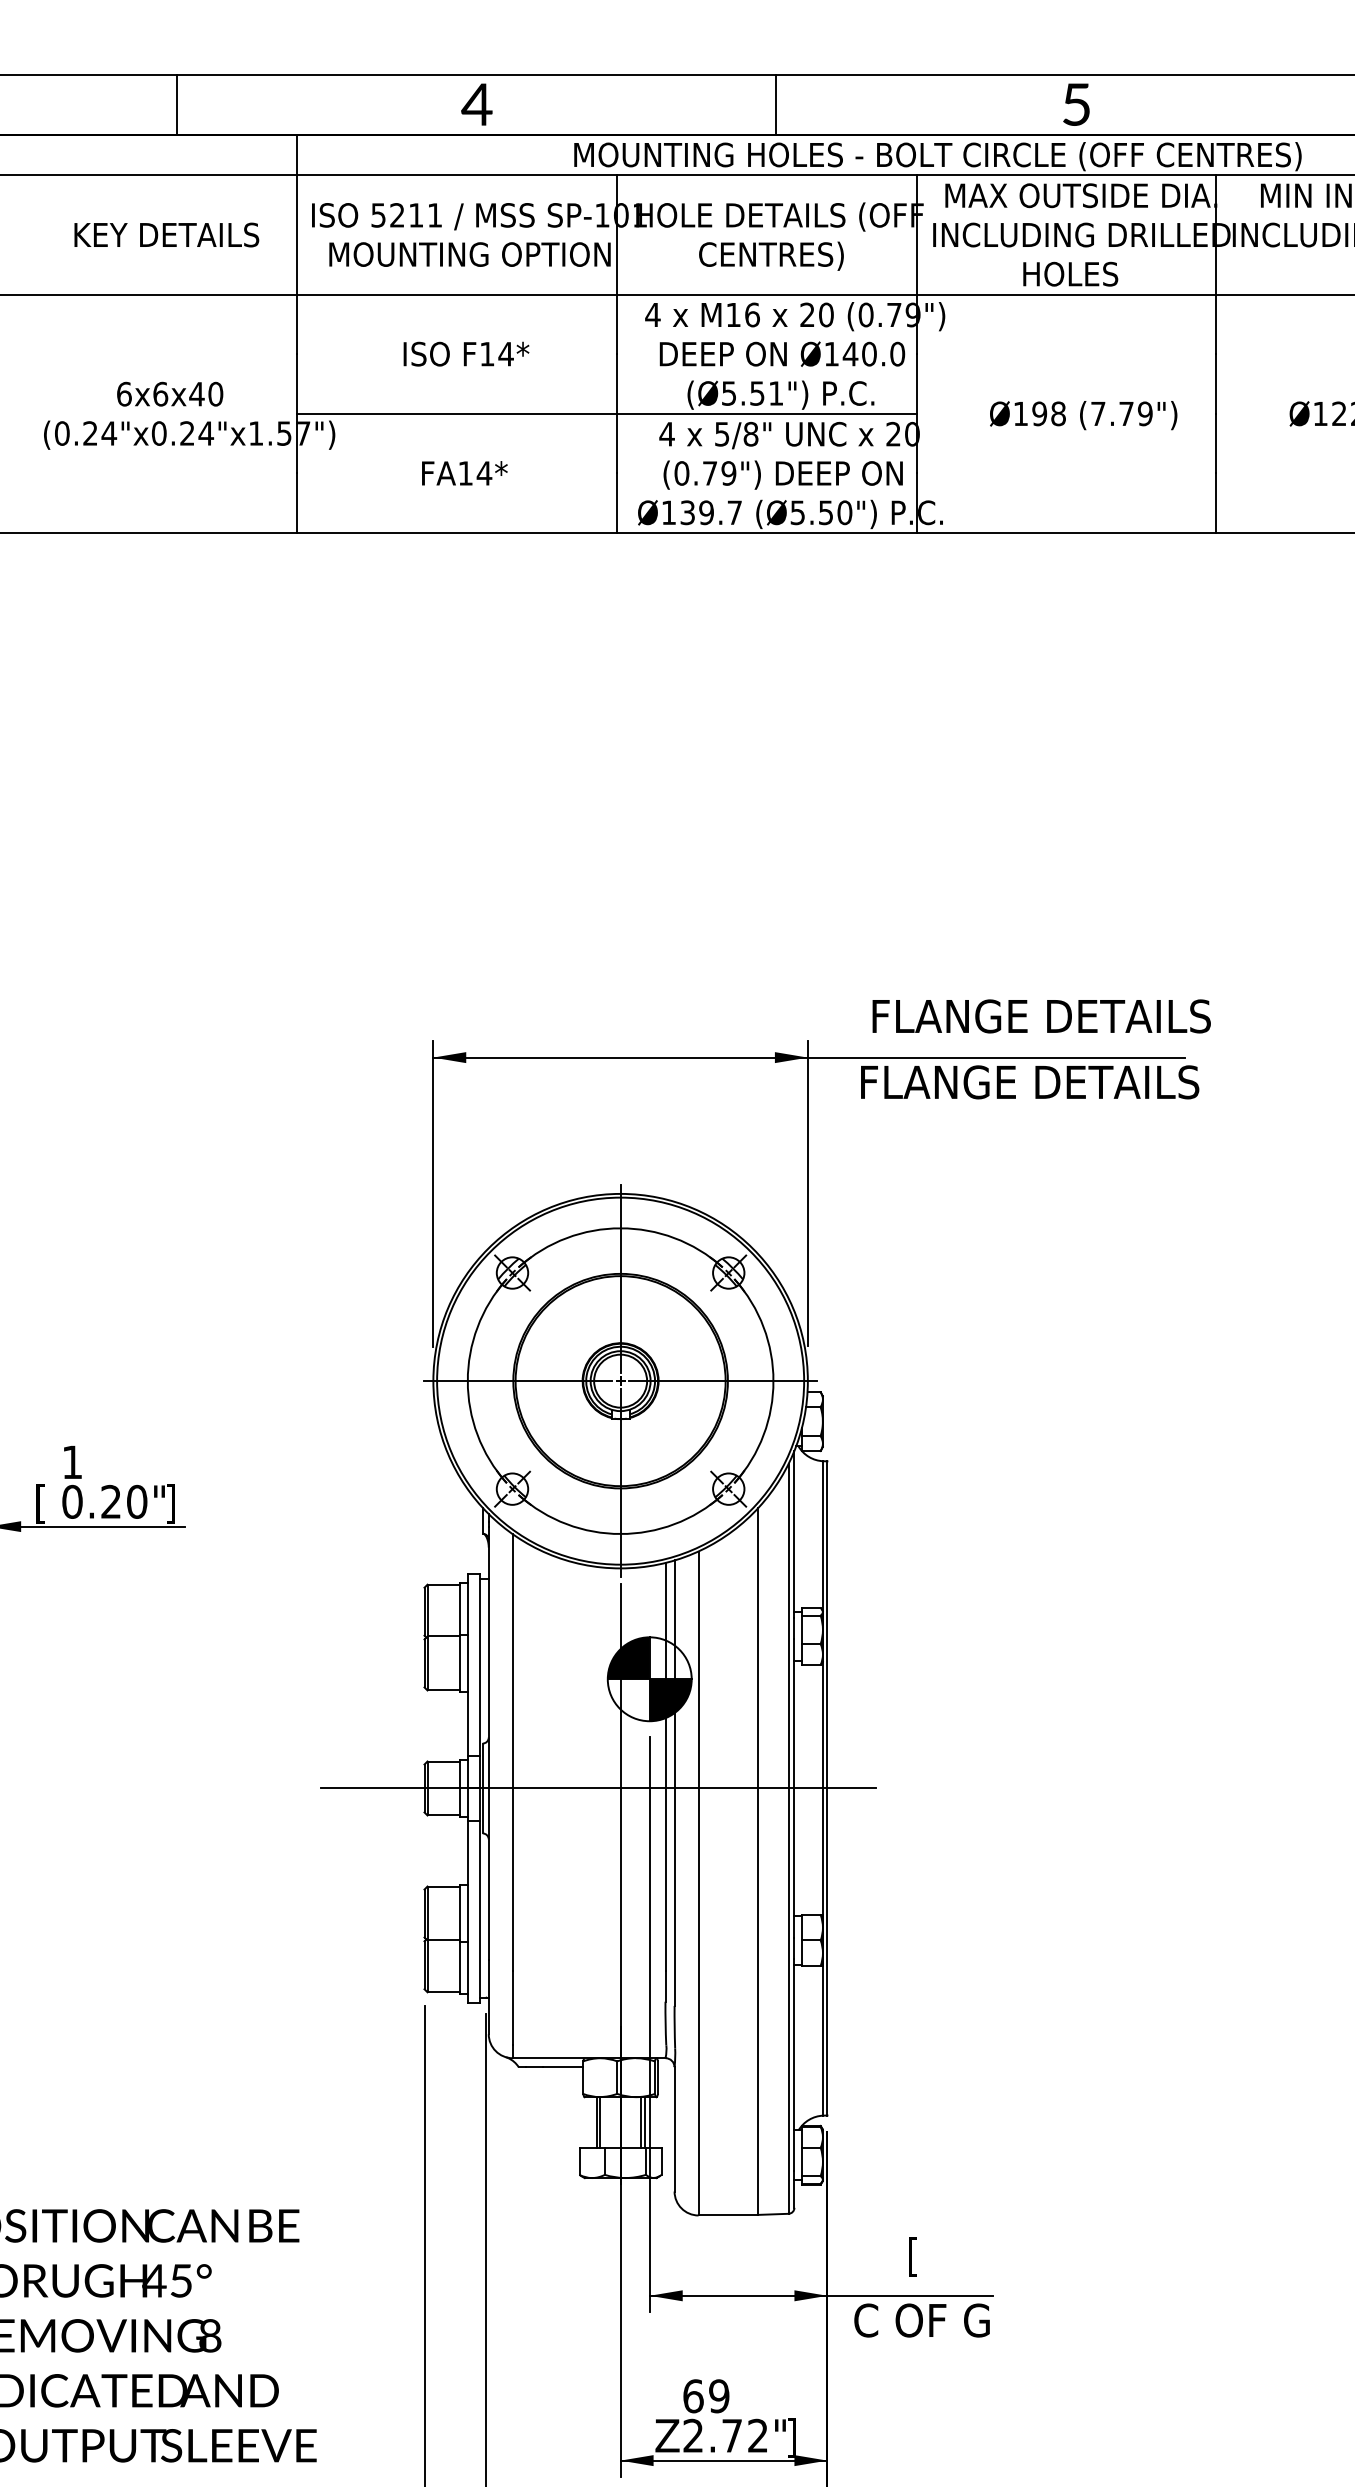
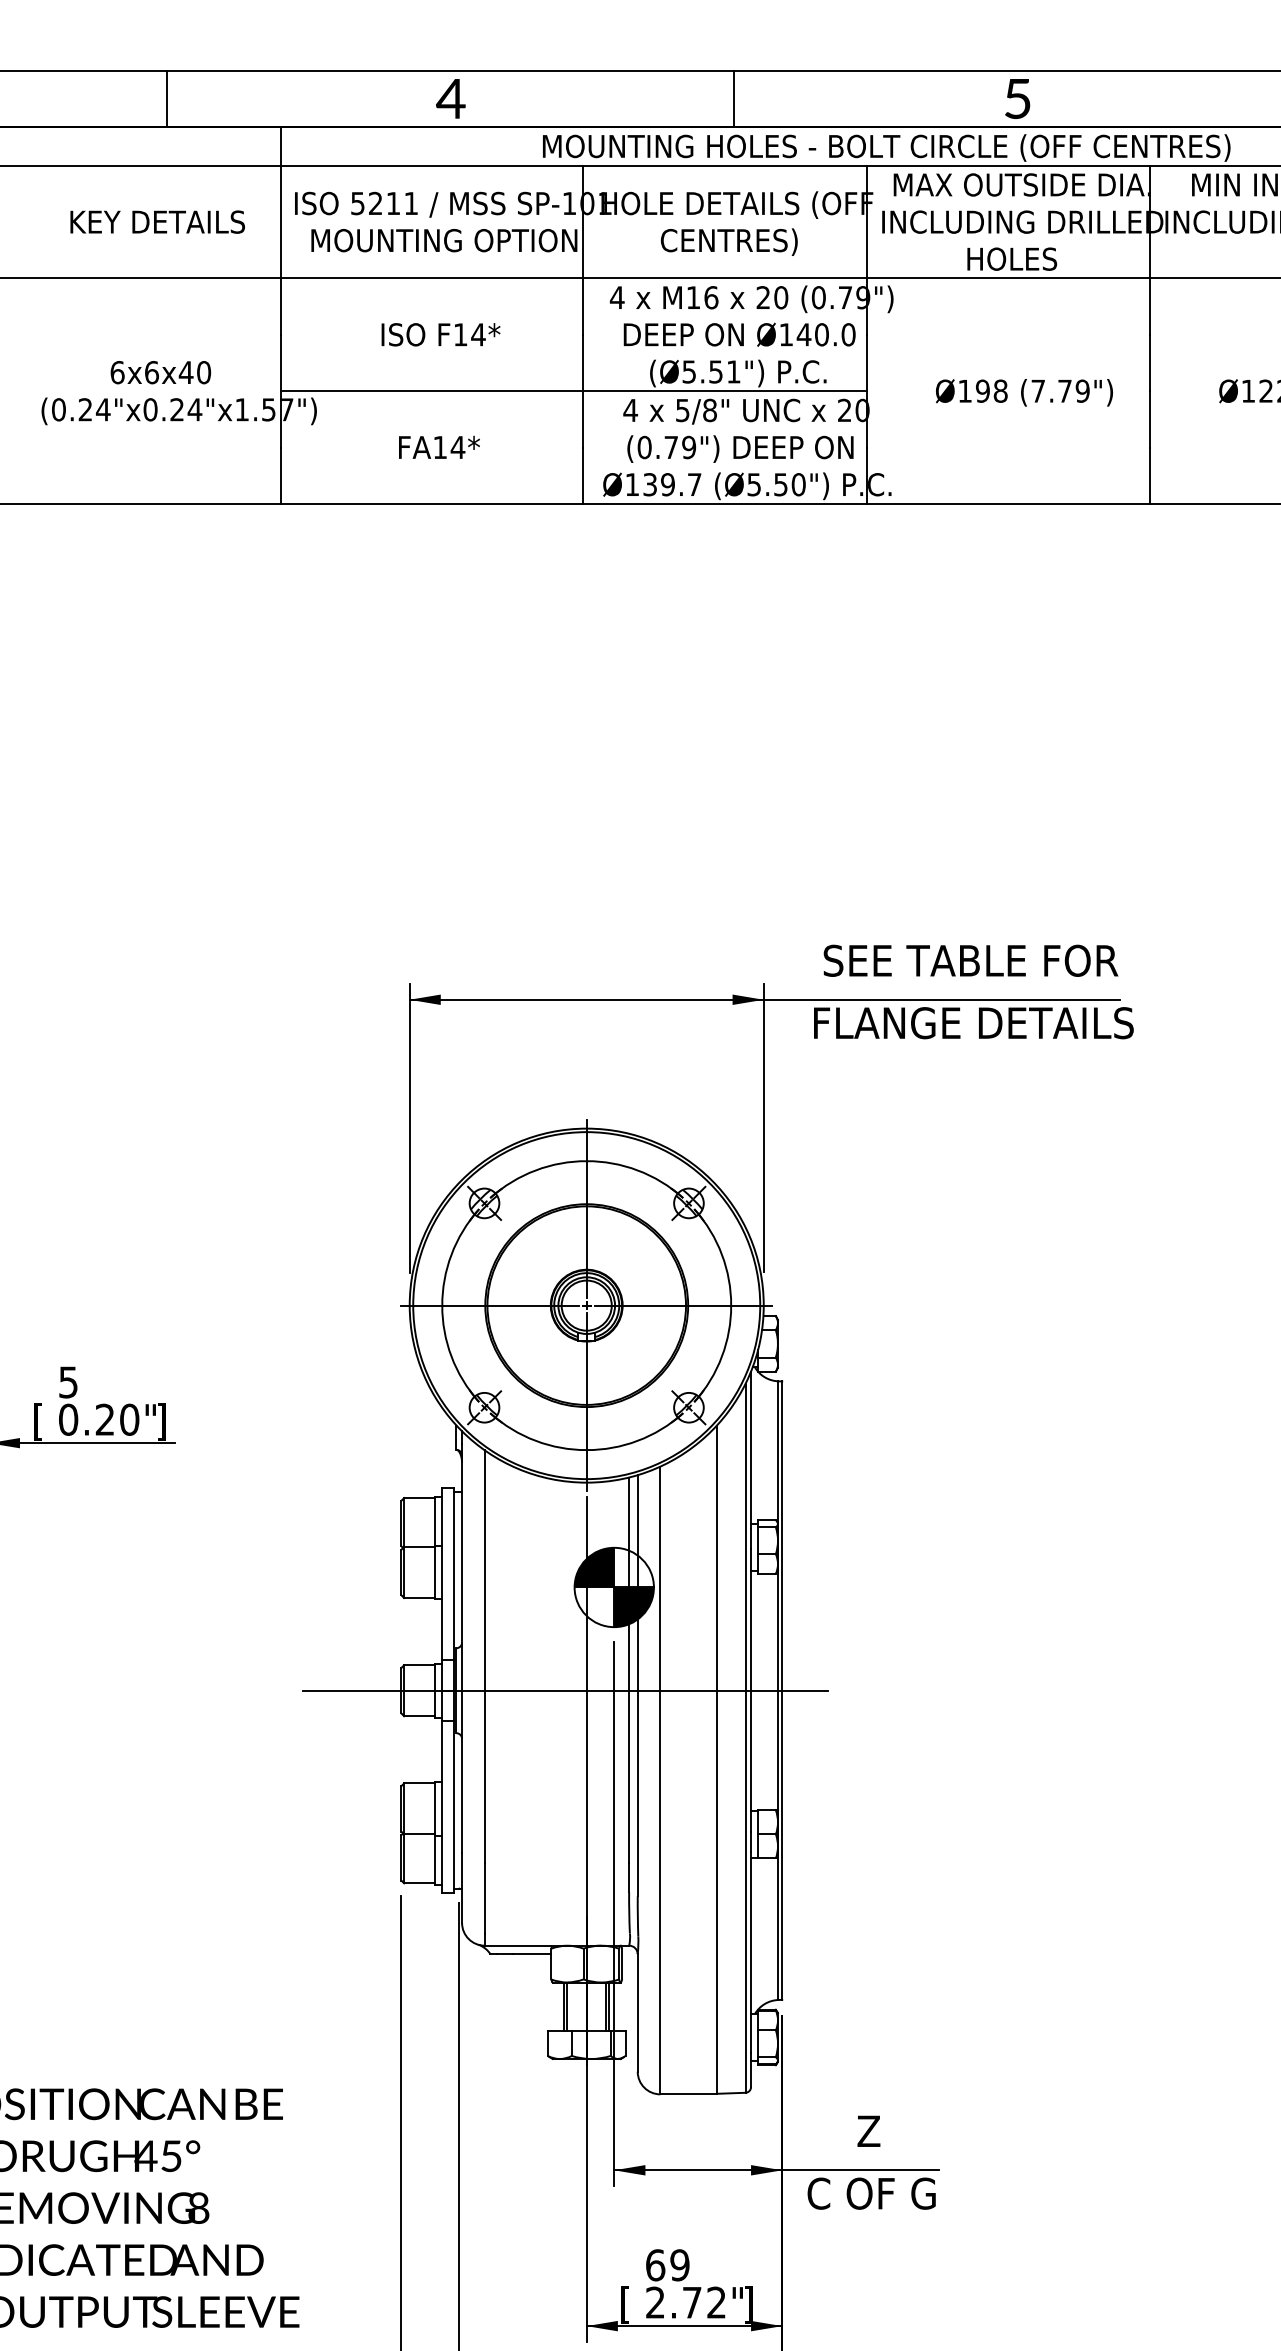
text: (1040, 1016) -> (983, 960), FLANGE DETAILS -> SEE TABLE FOR
text: (72, 1462) -> (68, 1382), 1 -> 5
text: (918, 2256) -> (868, 2133), [ -> Z
text: (666, 2437) -> (630, 2304), Z -> [

